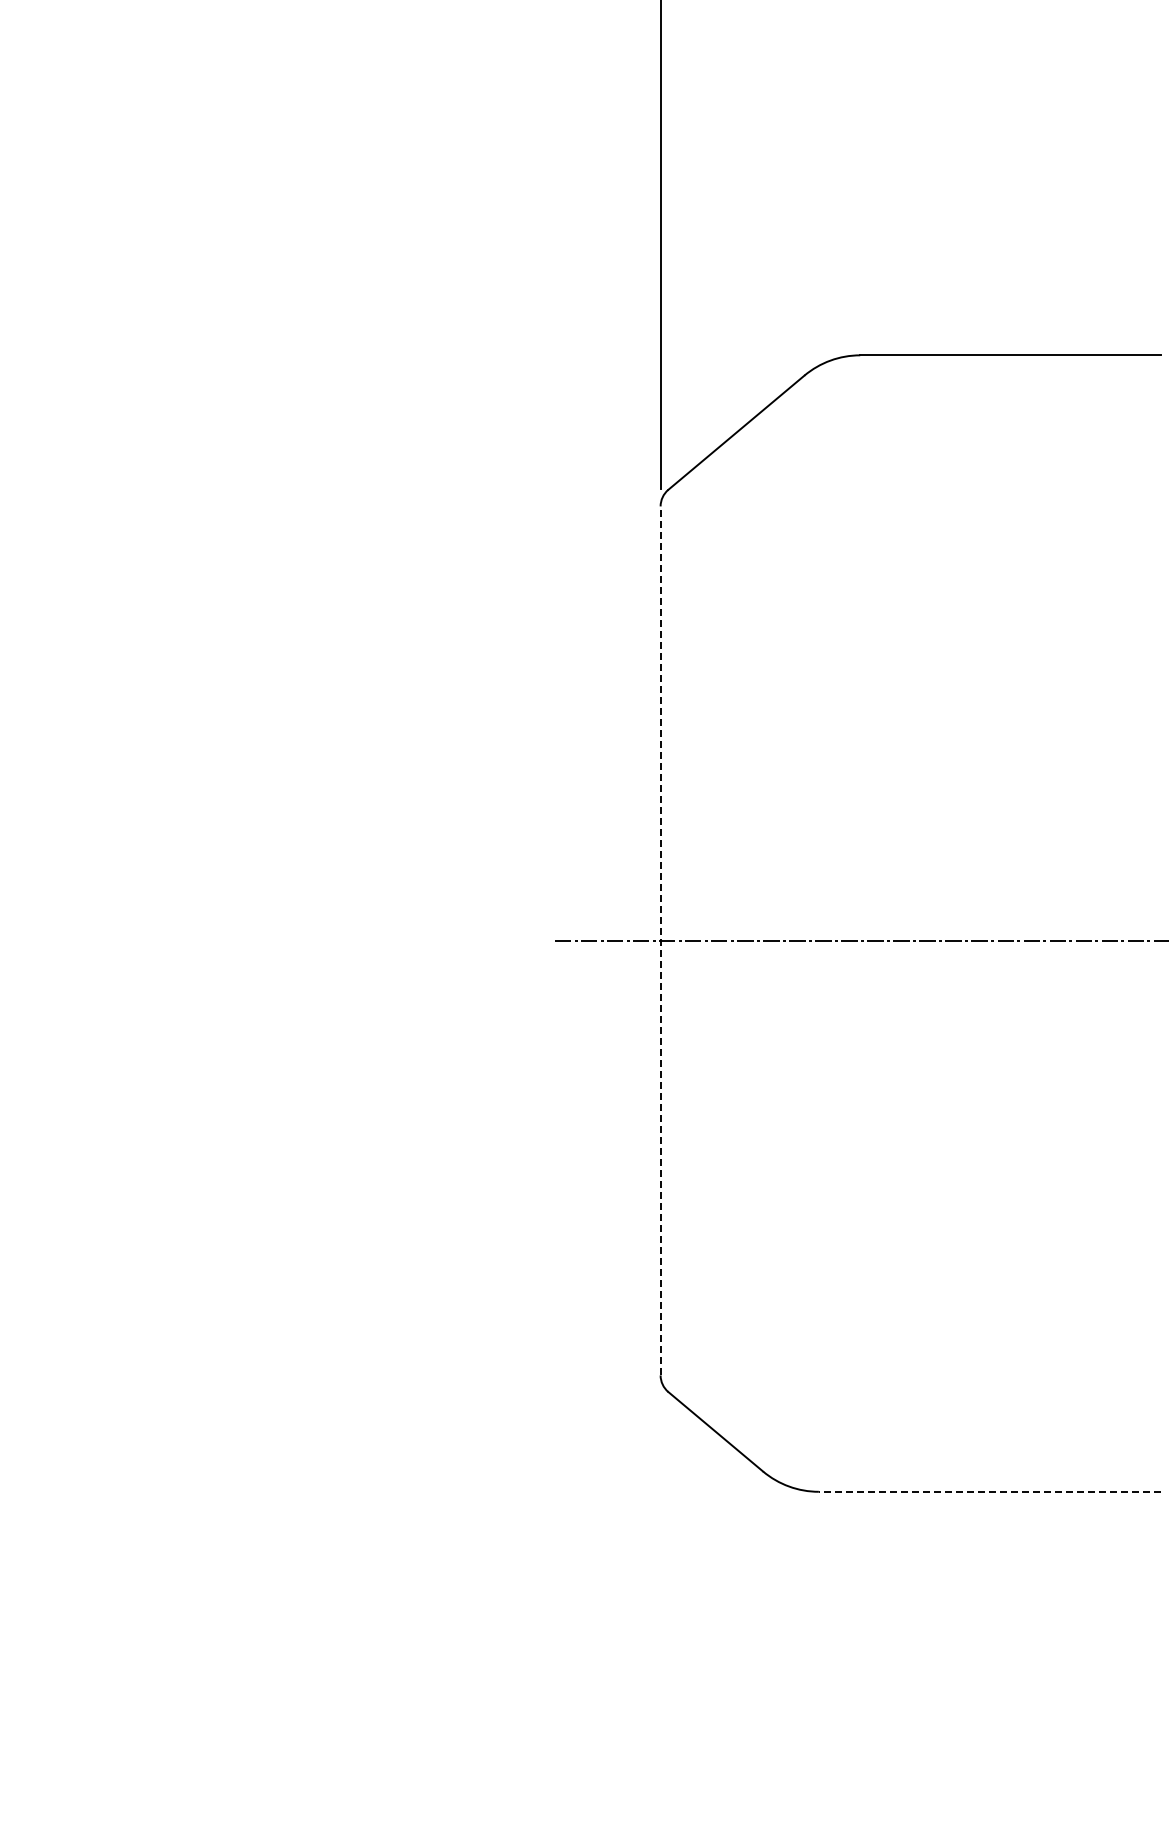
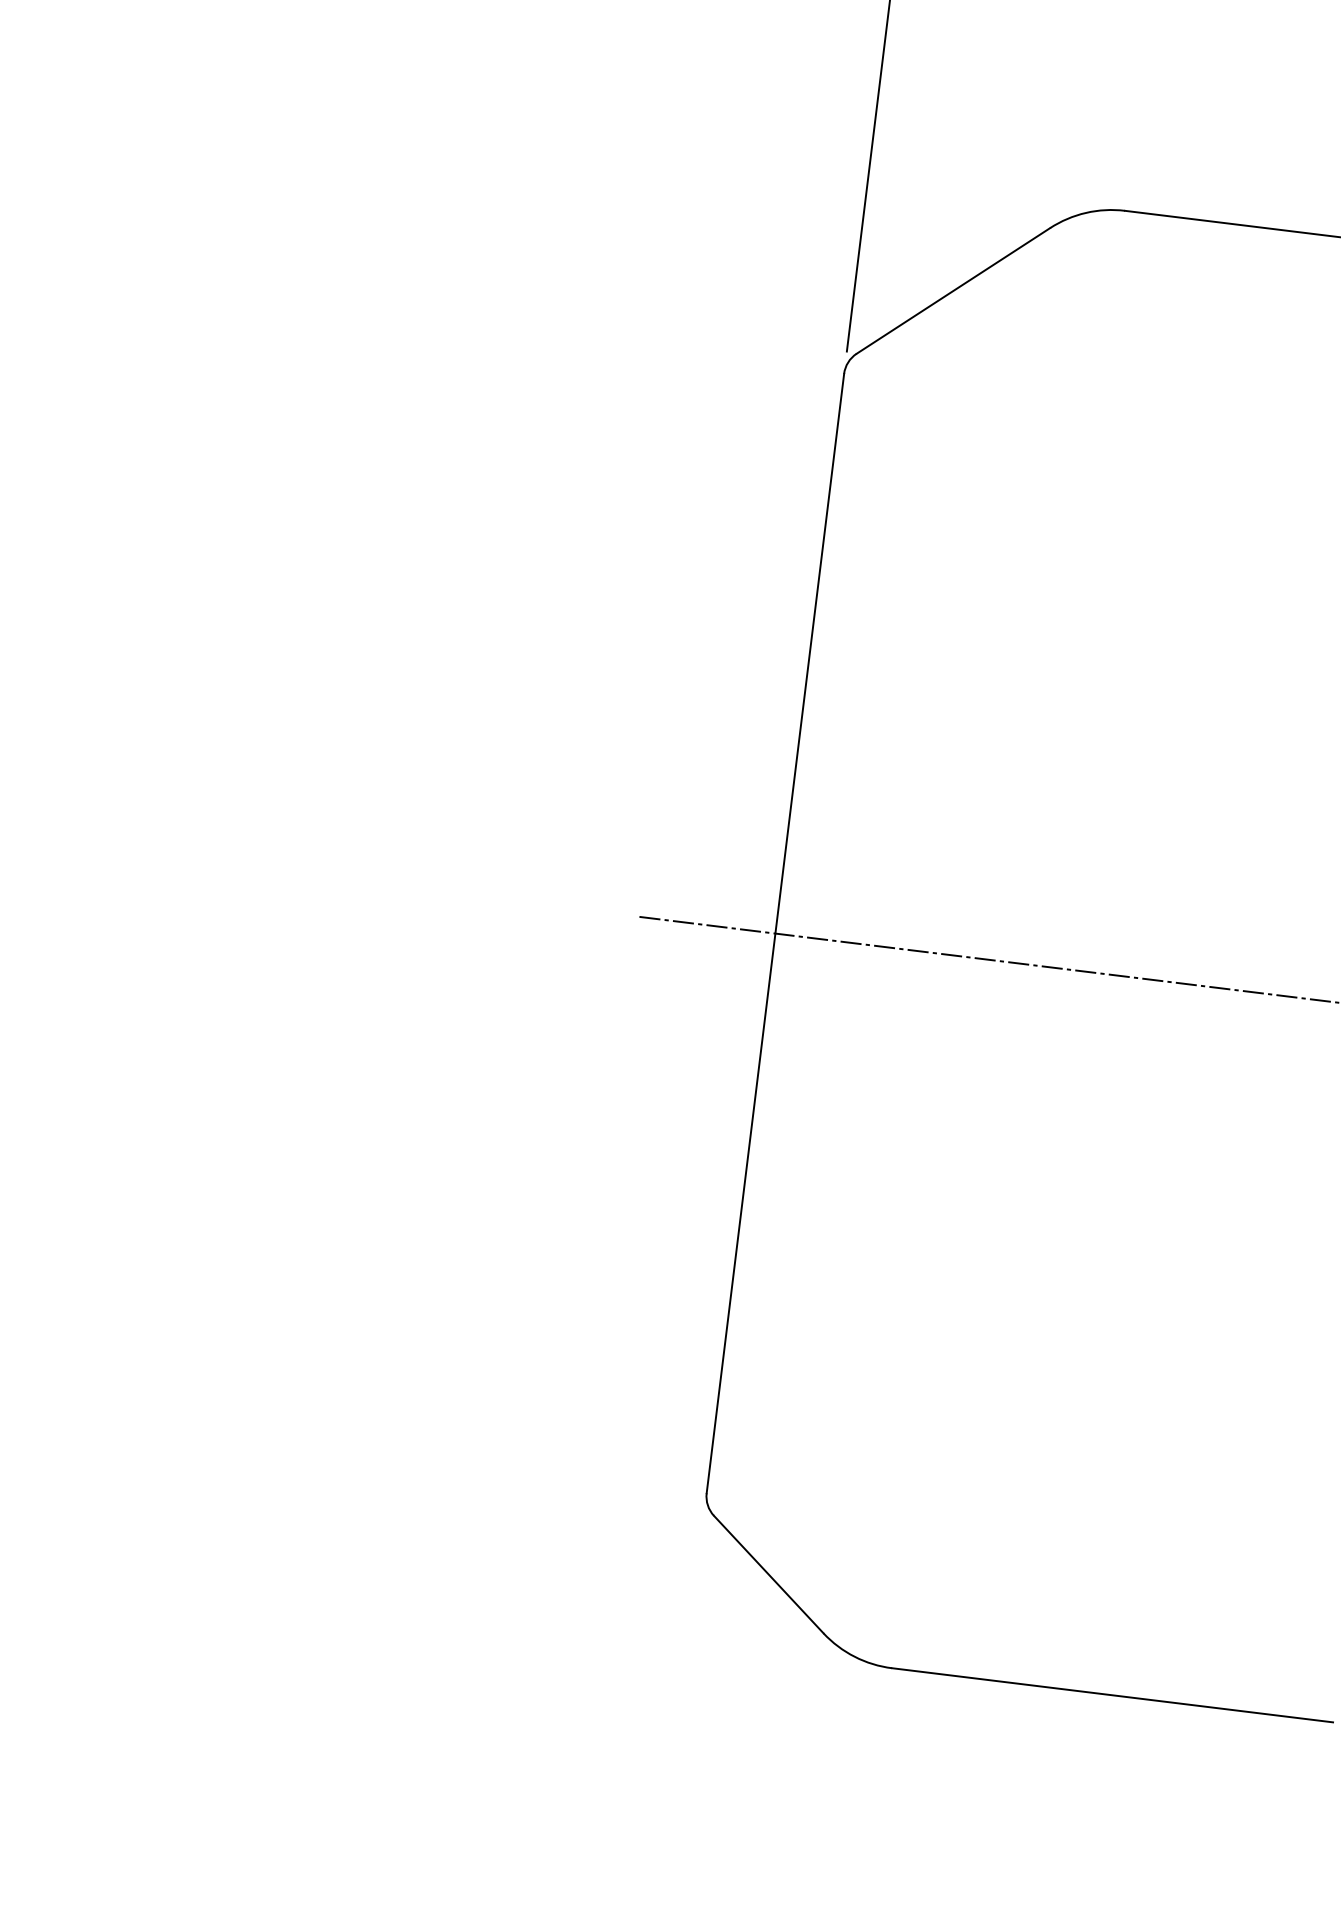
line: (660, 940) -> (775, 933), dashed -> solid
line: (989, 1491) -> (1111, 1694), dashed -> solid

